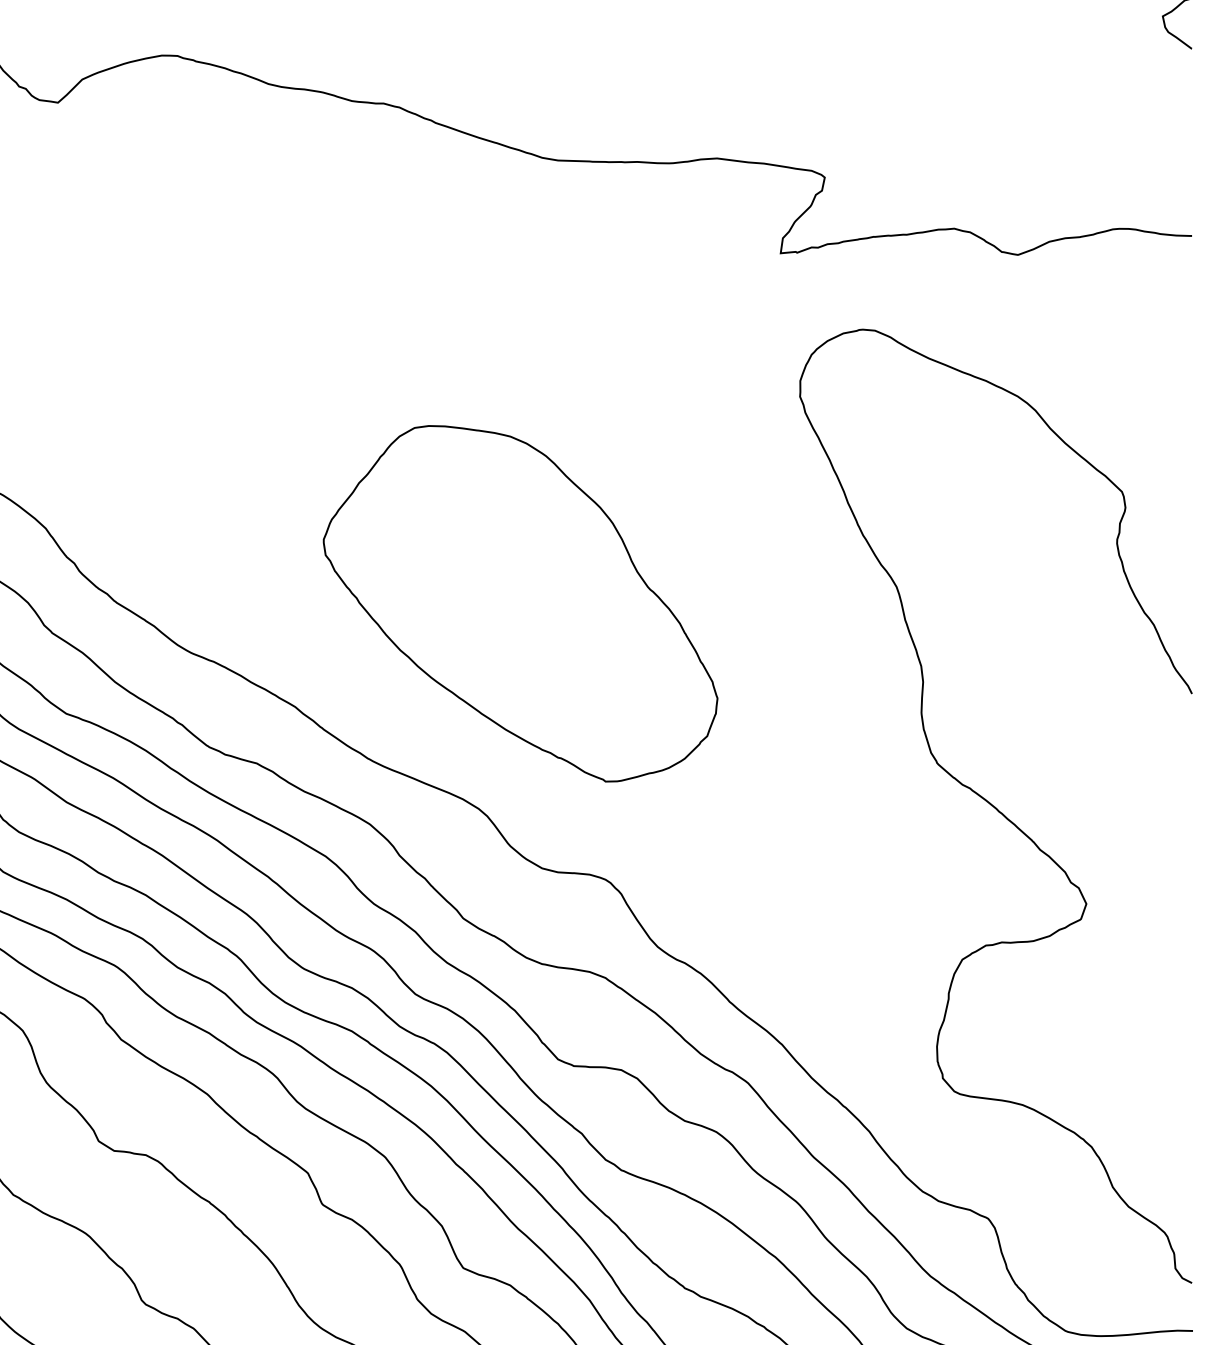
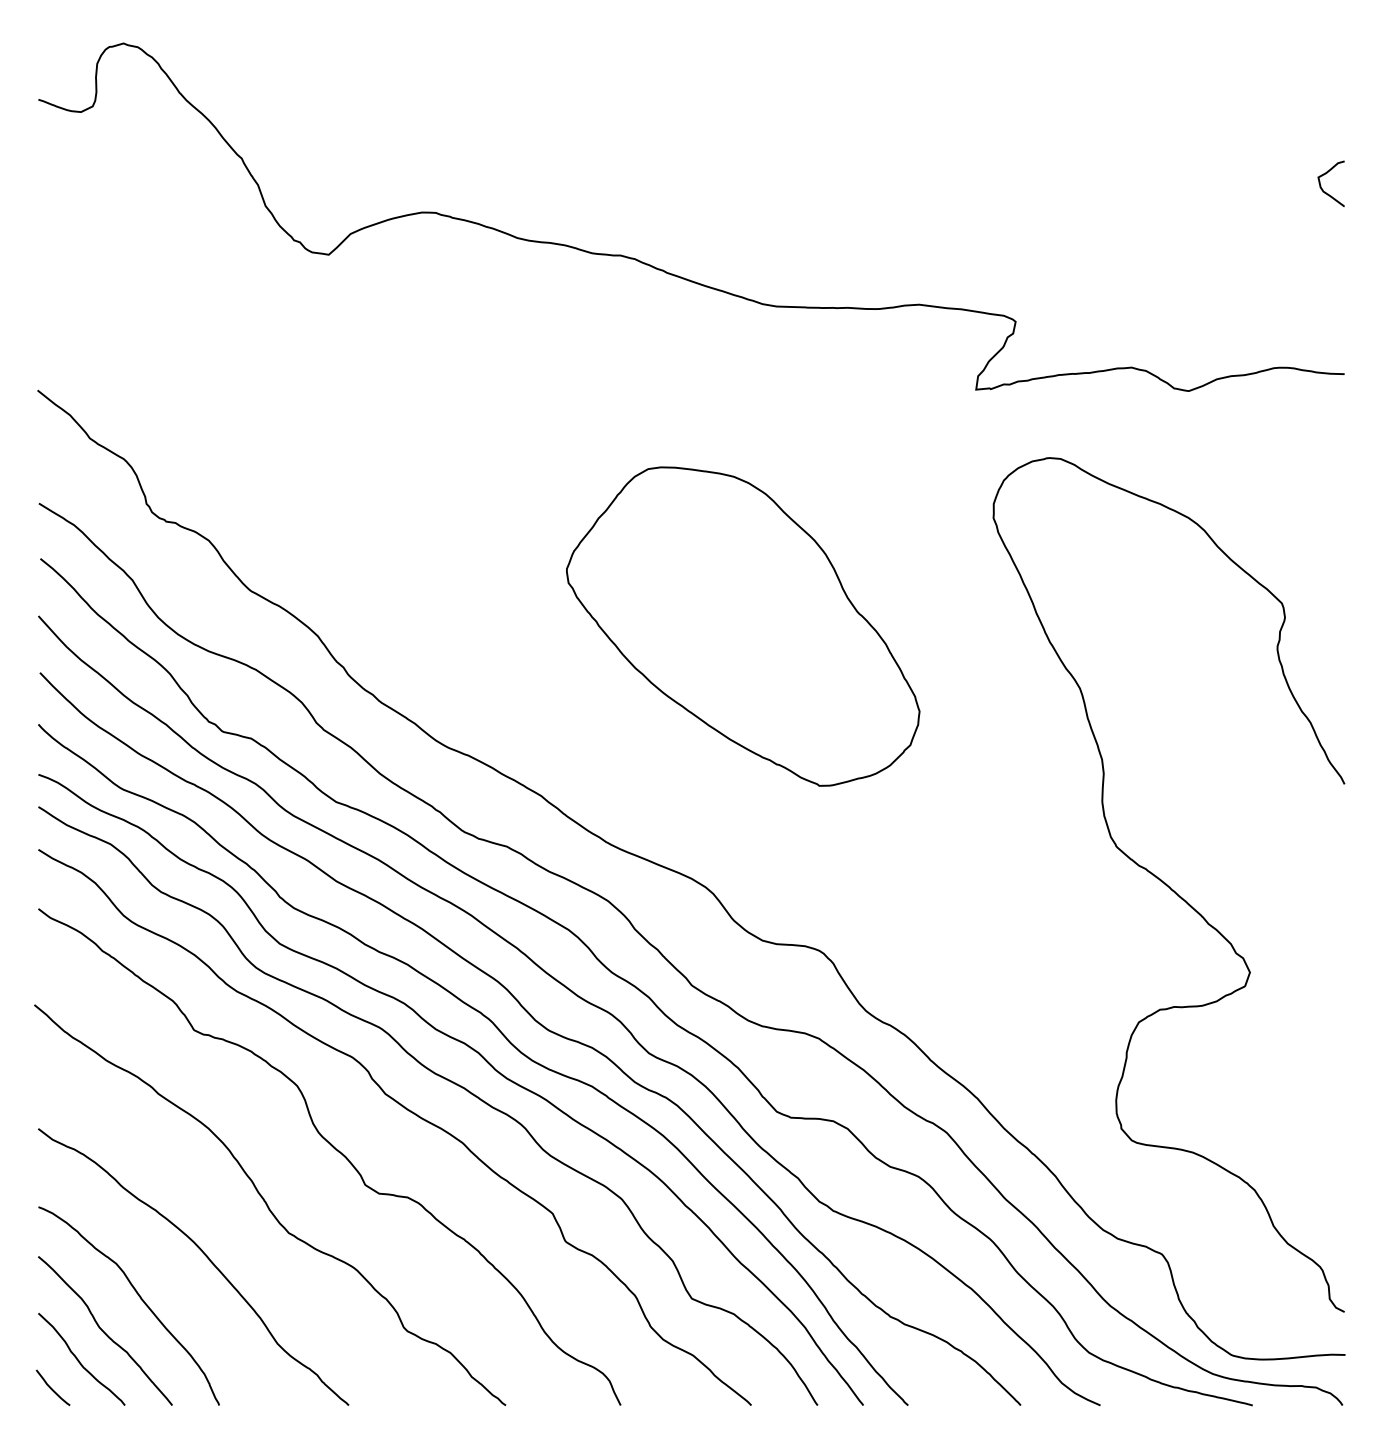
part: (520, 603) -> (743, 626), moved

